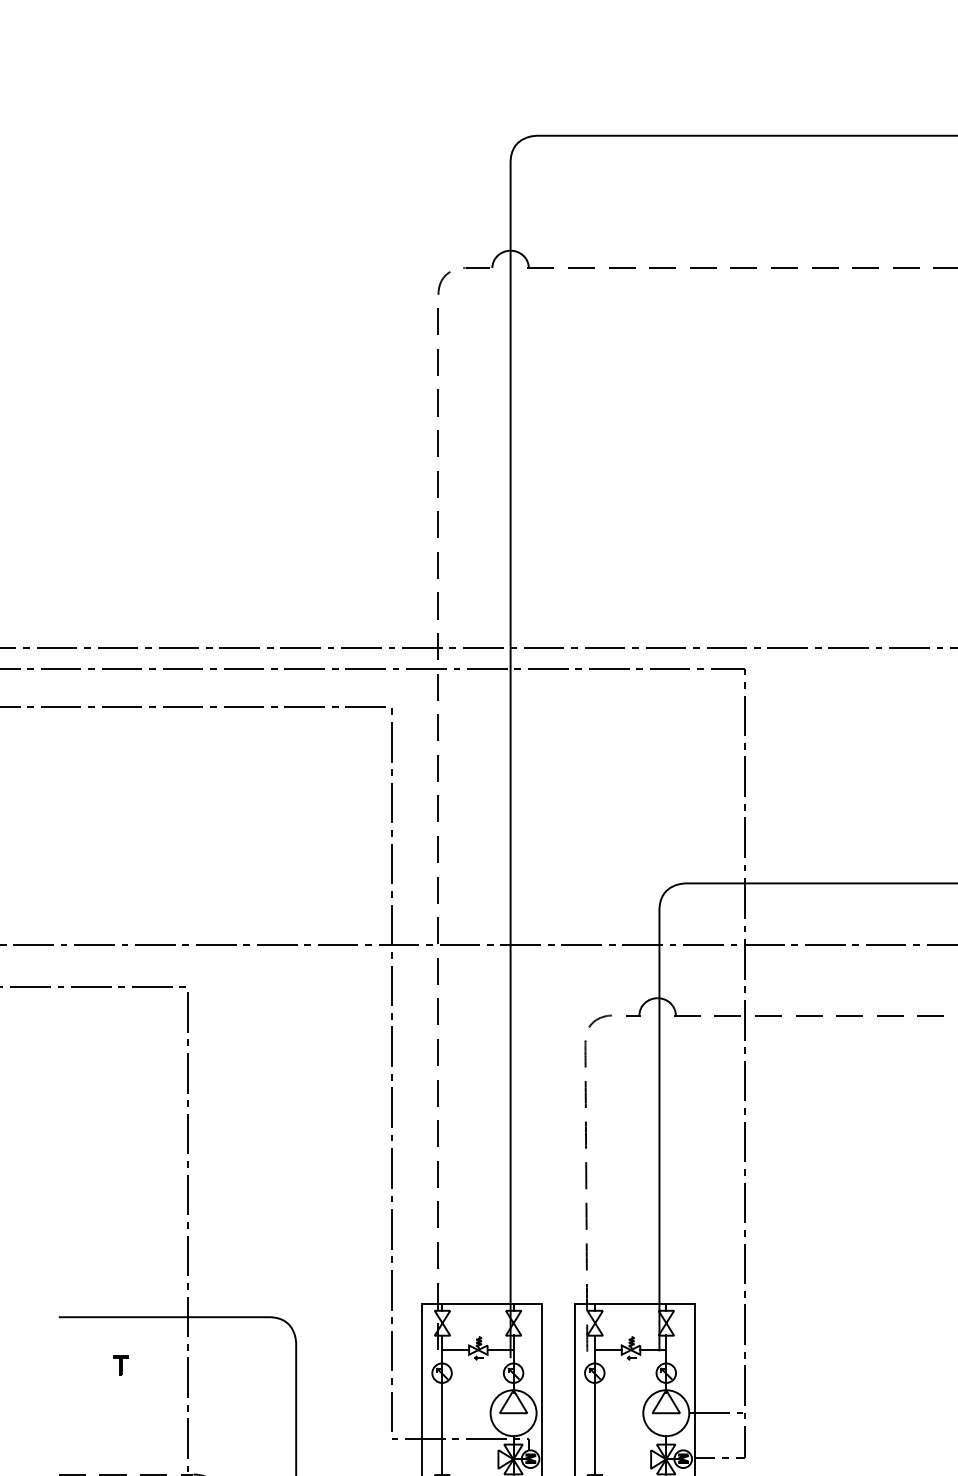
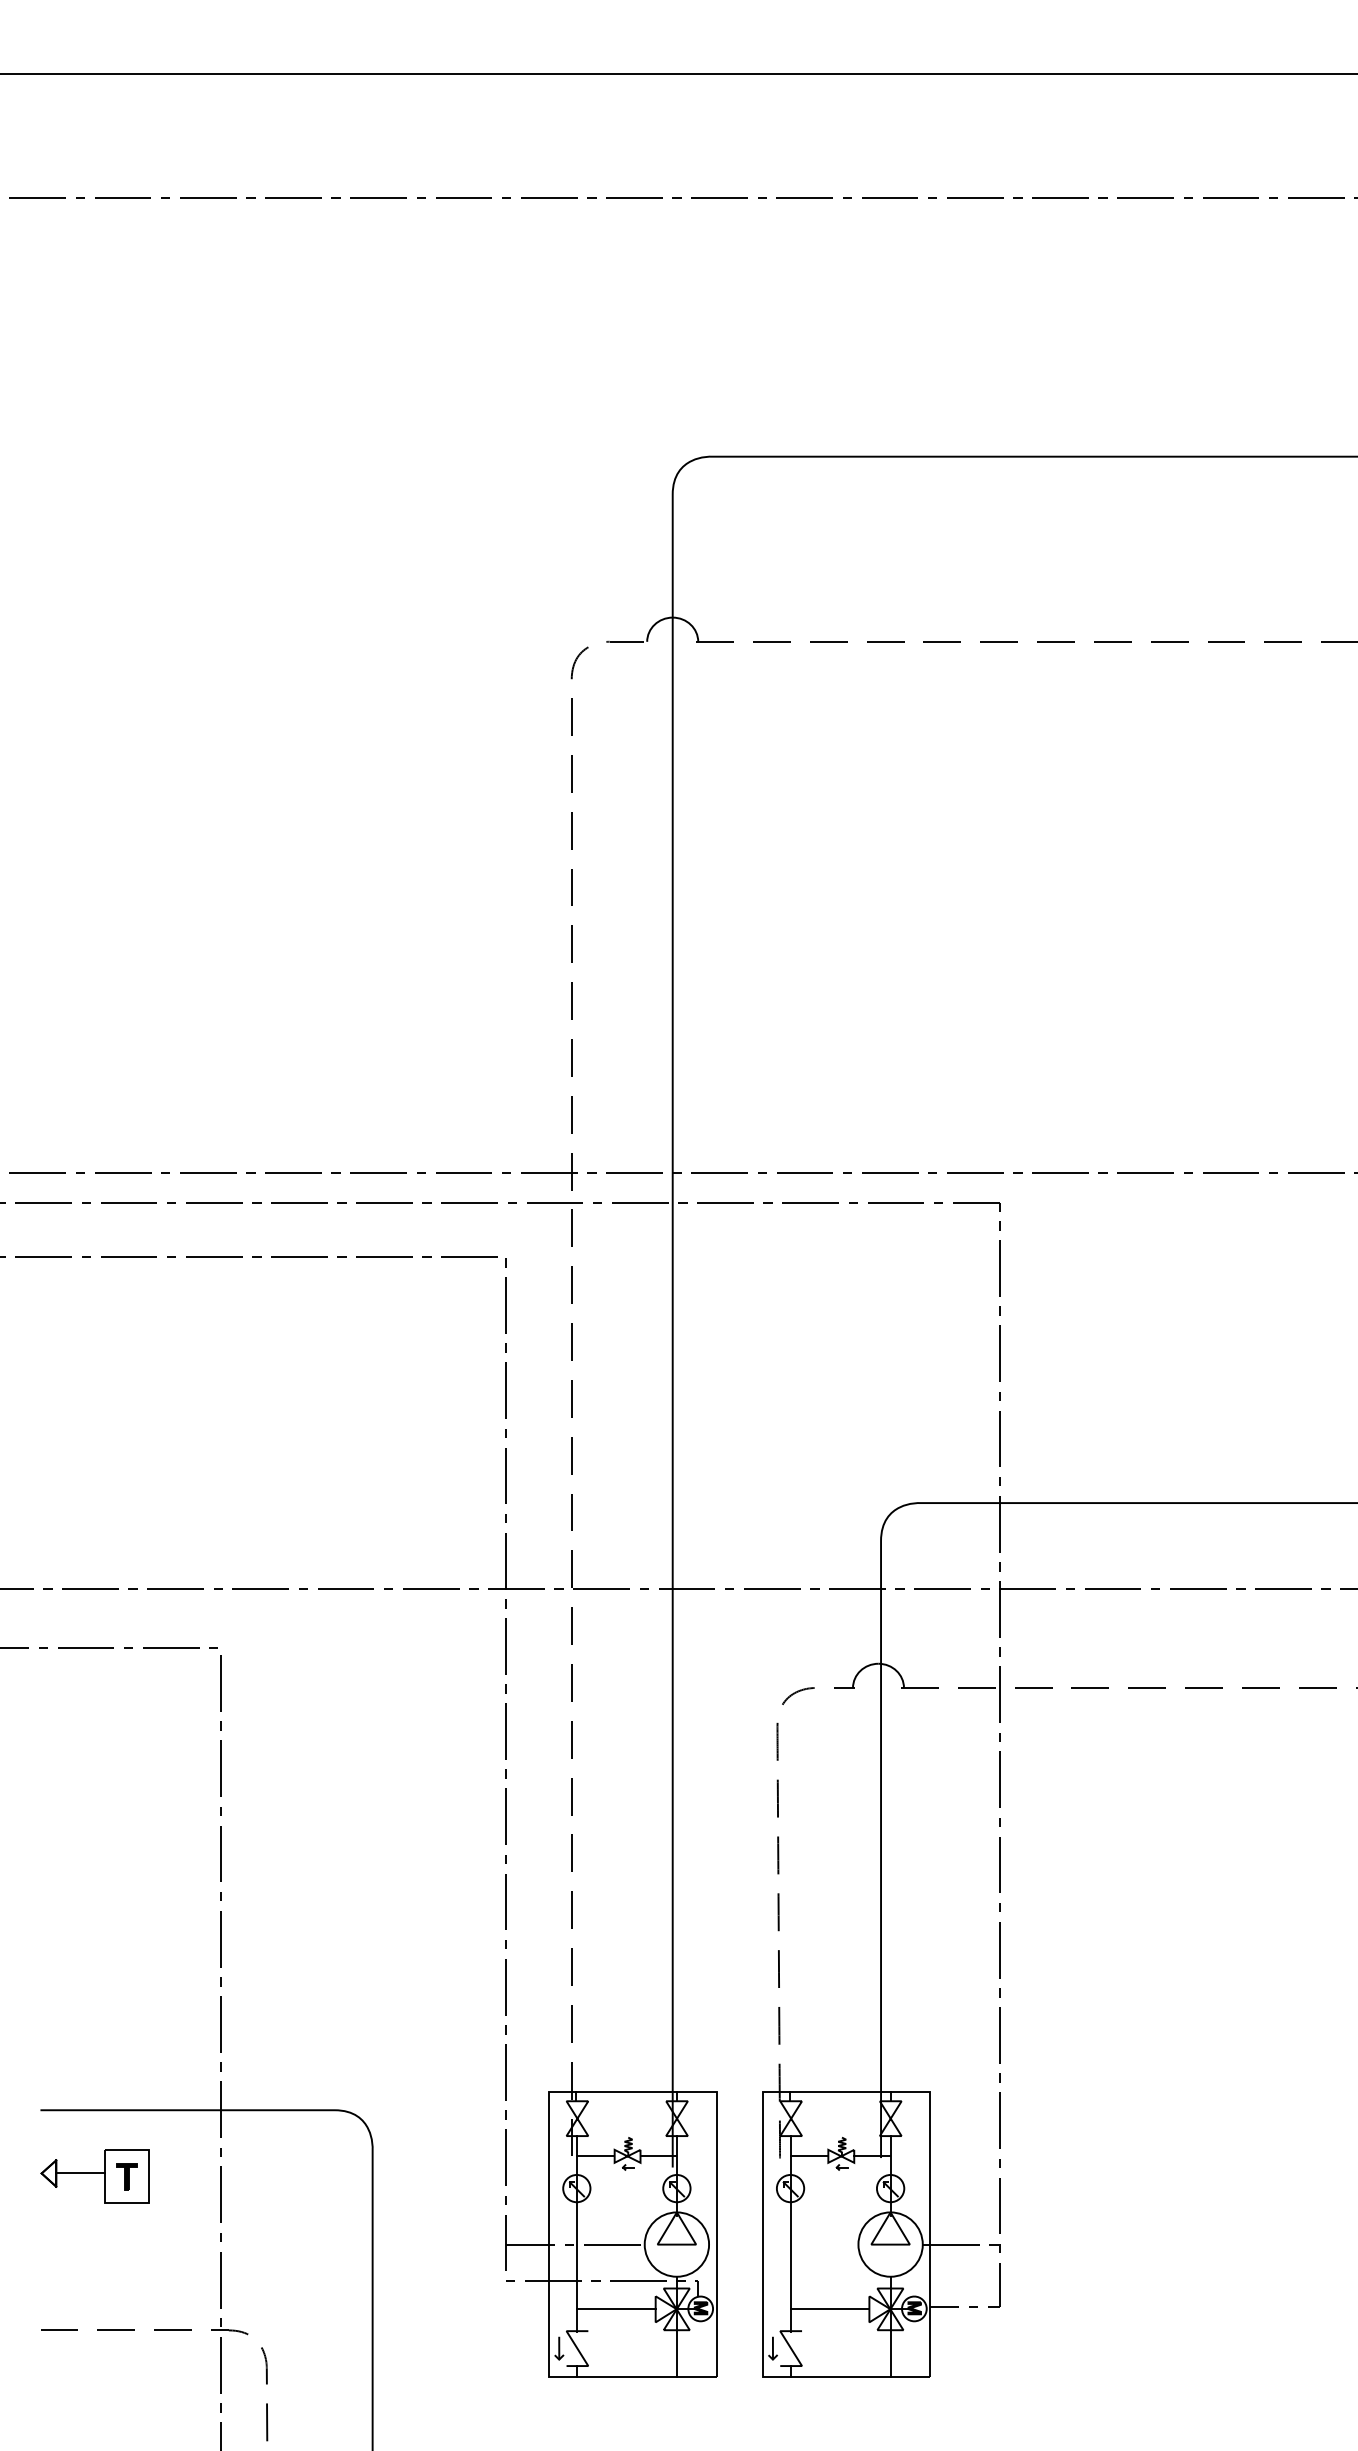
part: (97, 1364) -> (94, 2176), added
line: (439, 1413) -> (573, 2244), added
line: (469, 1459) -> (615, 2309), added
line: (622, 1459) -> (829, 2309), added

